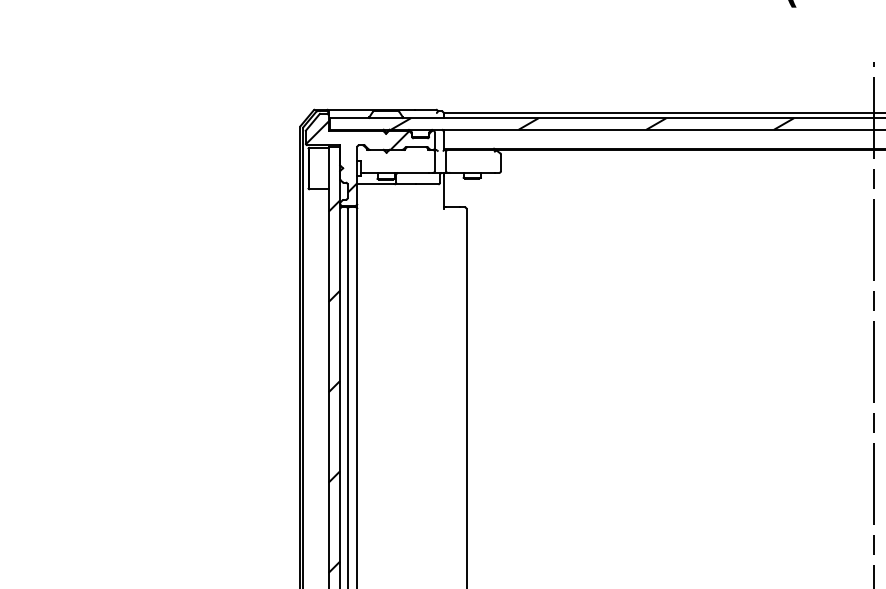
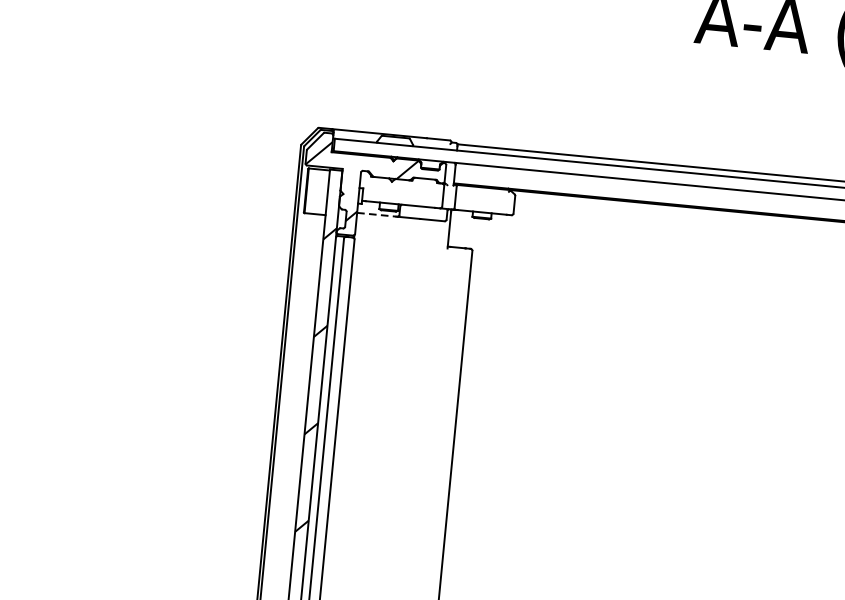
hatch: (591, 123) -> (616, 171), removed
line: (376, 184) -> (377, 215), solid -> dashed

